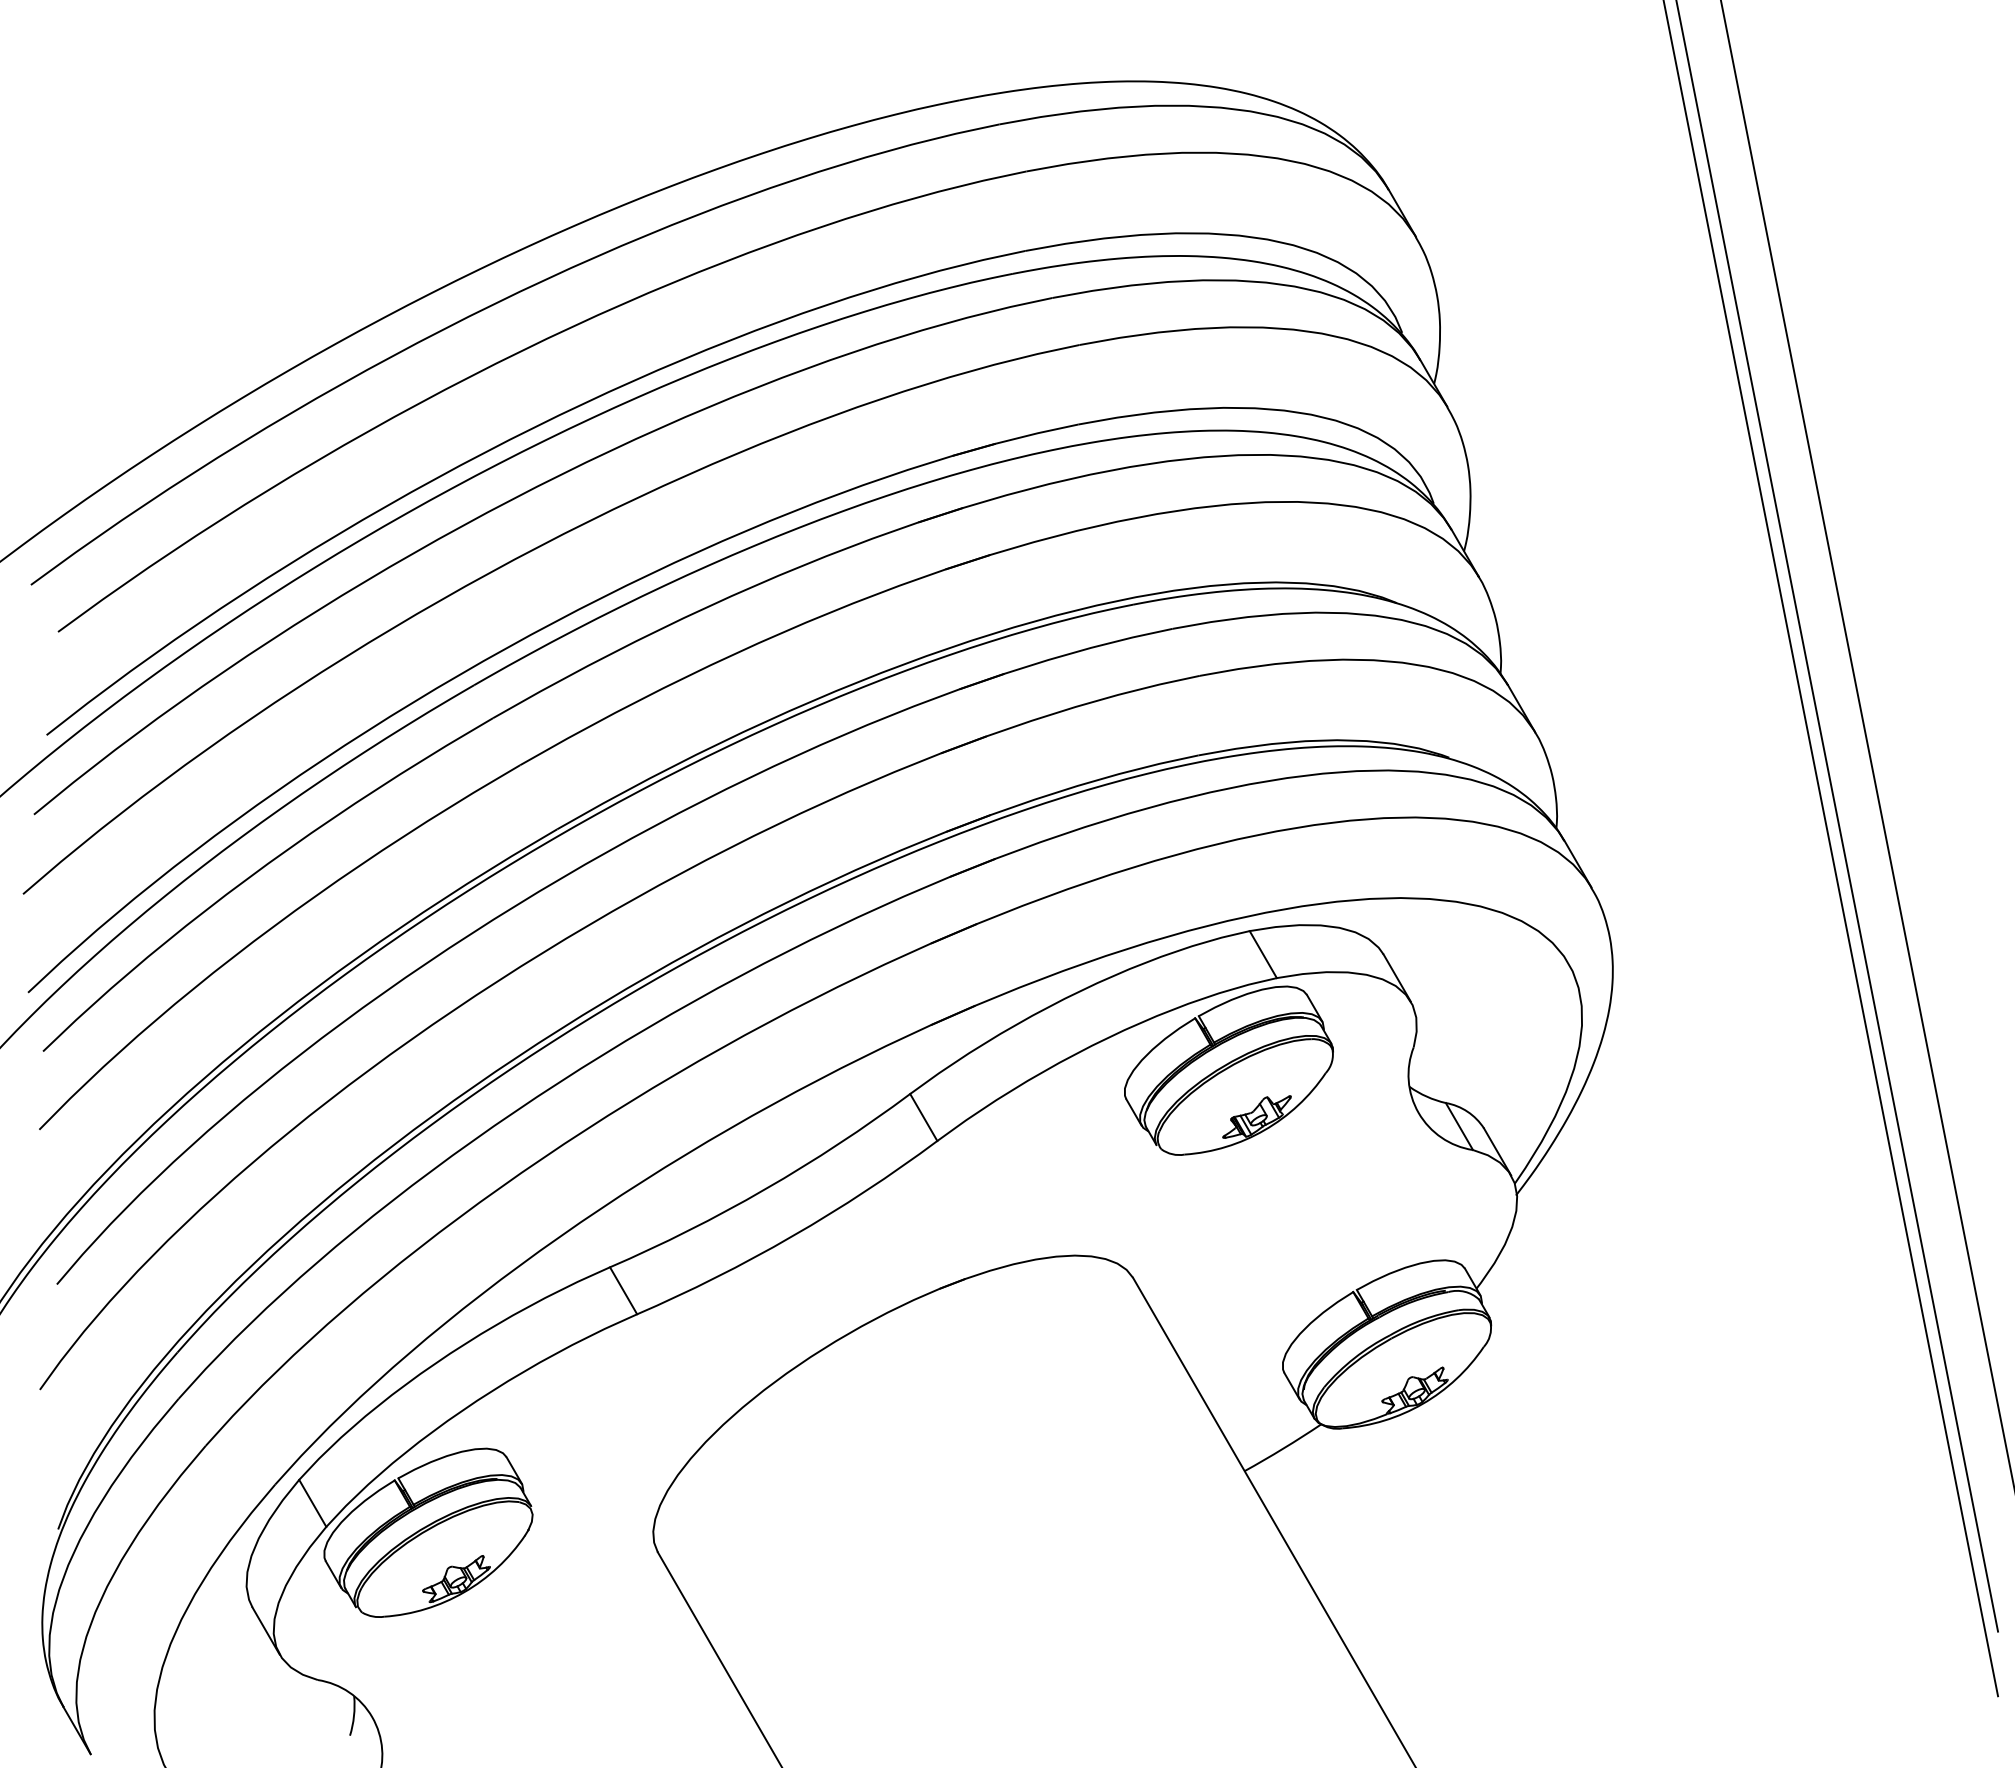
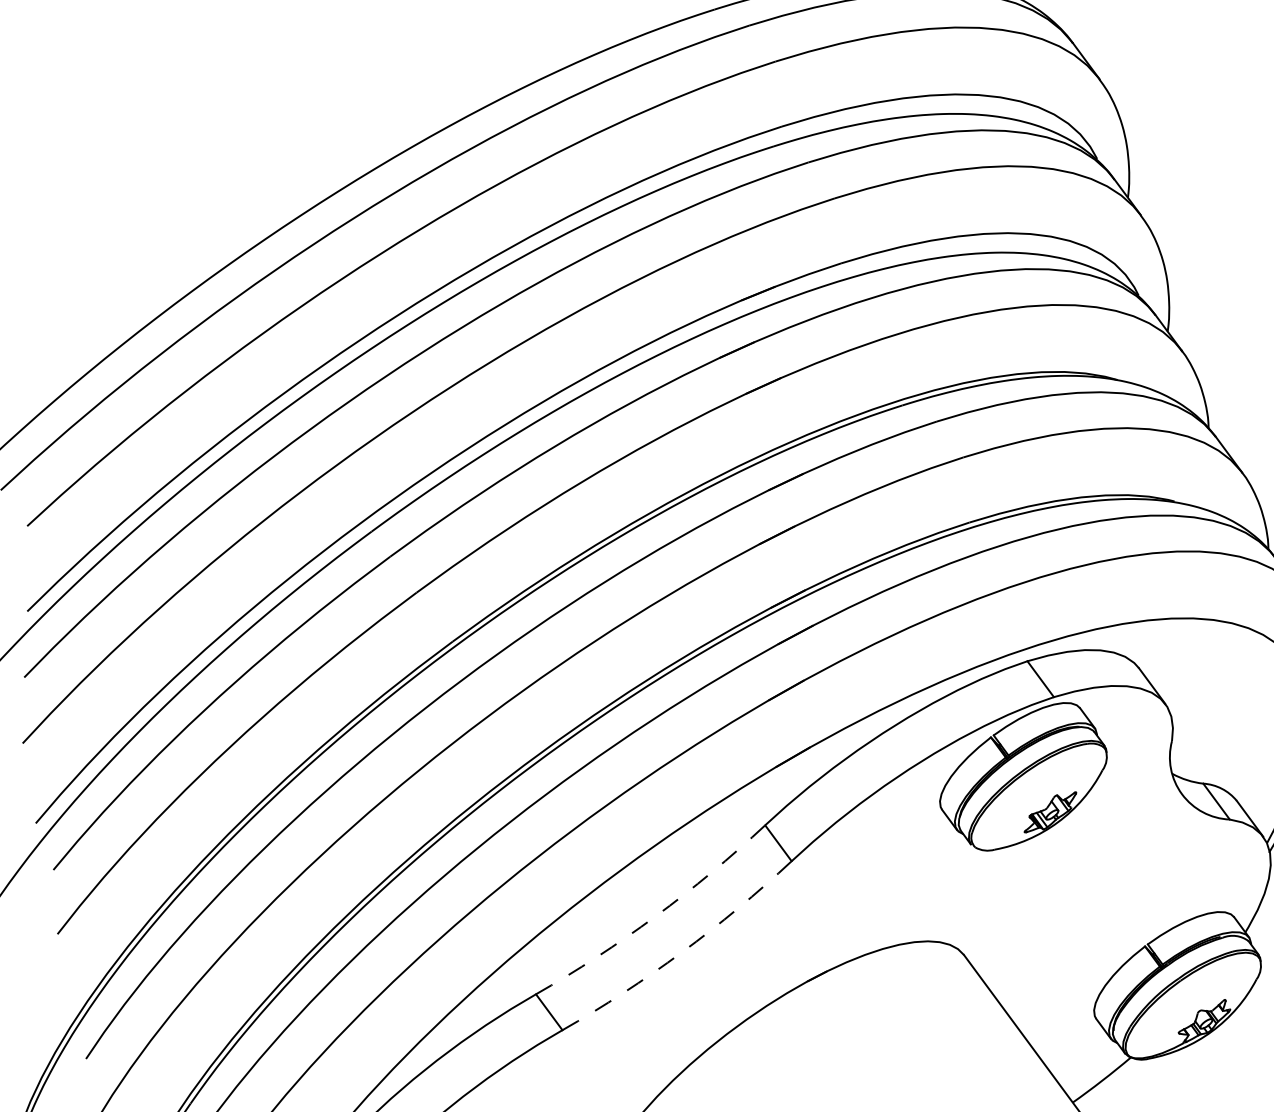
arc: (765, 1189) -> (655, 916), solid -> dashed
arc: (792, 1236) -> (682, 952), solid -> dashed

